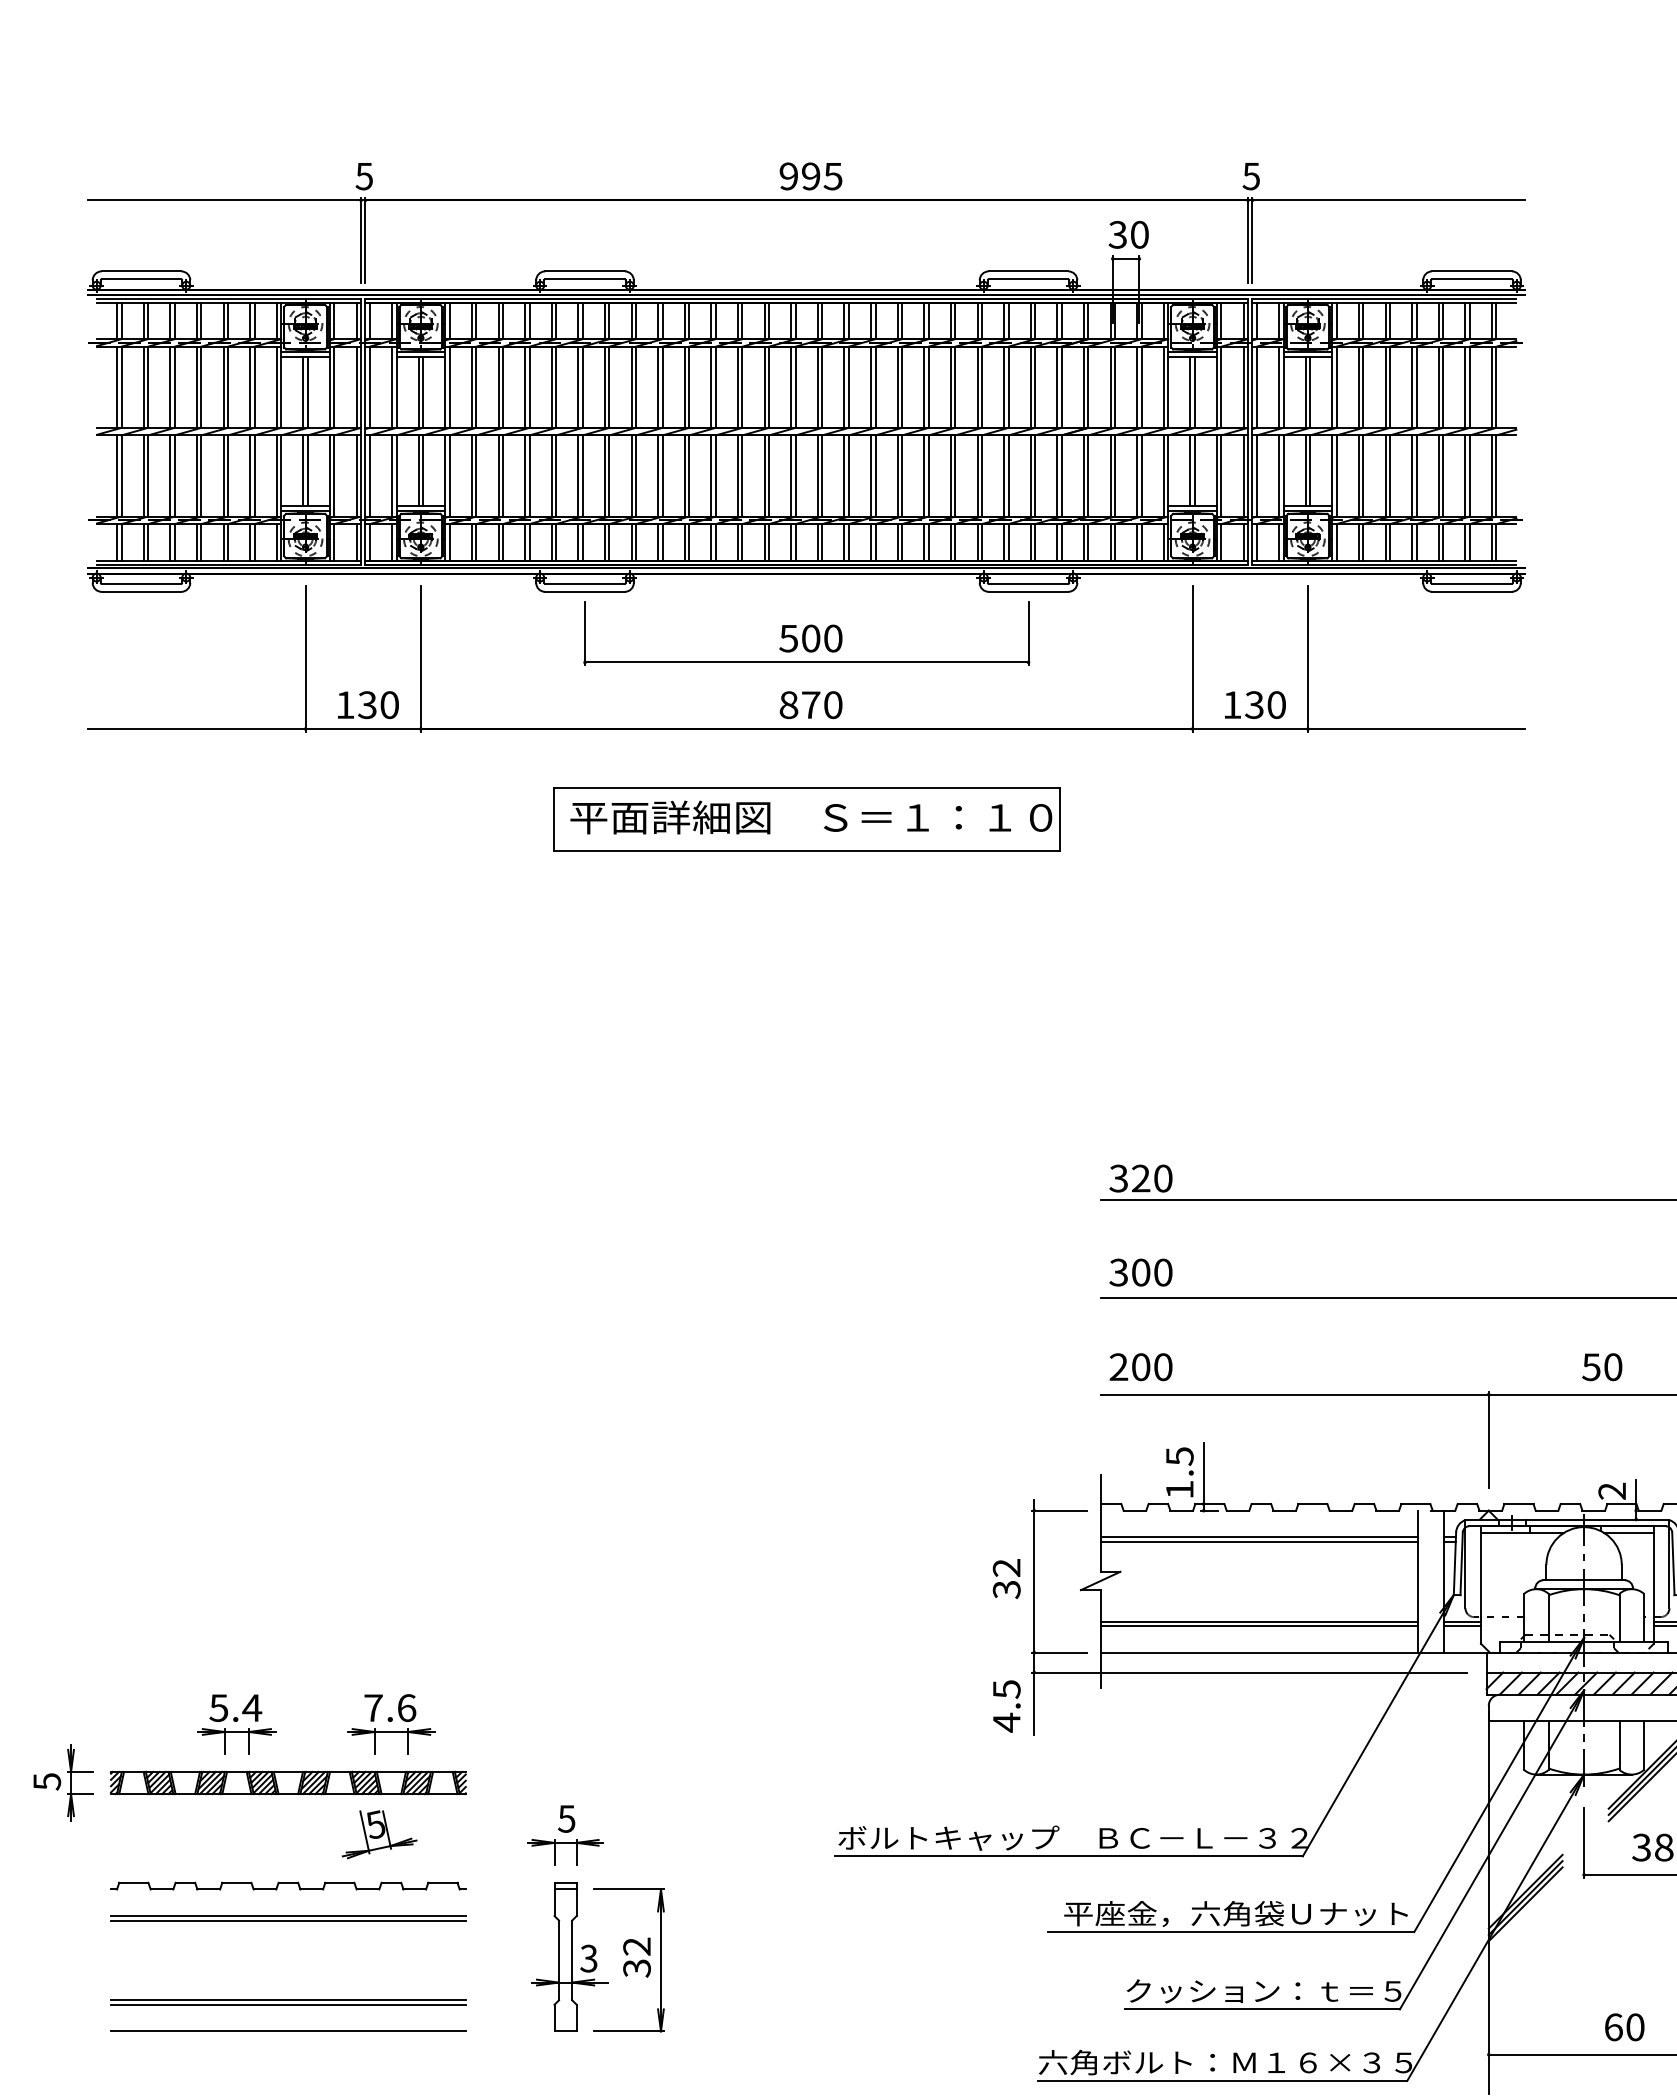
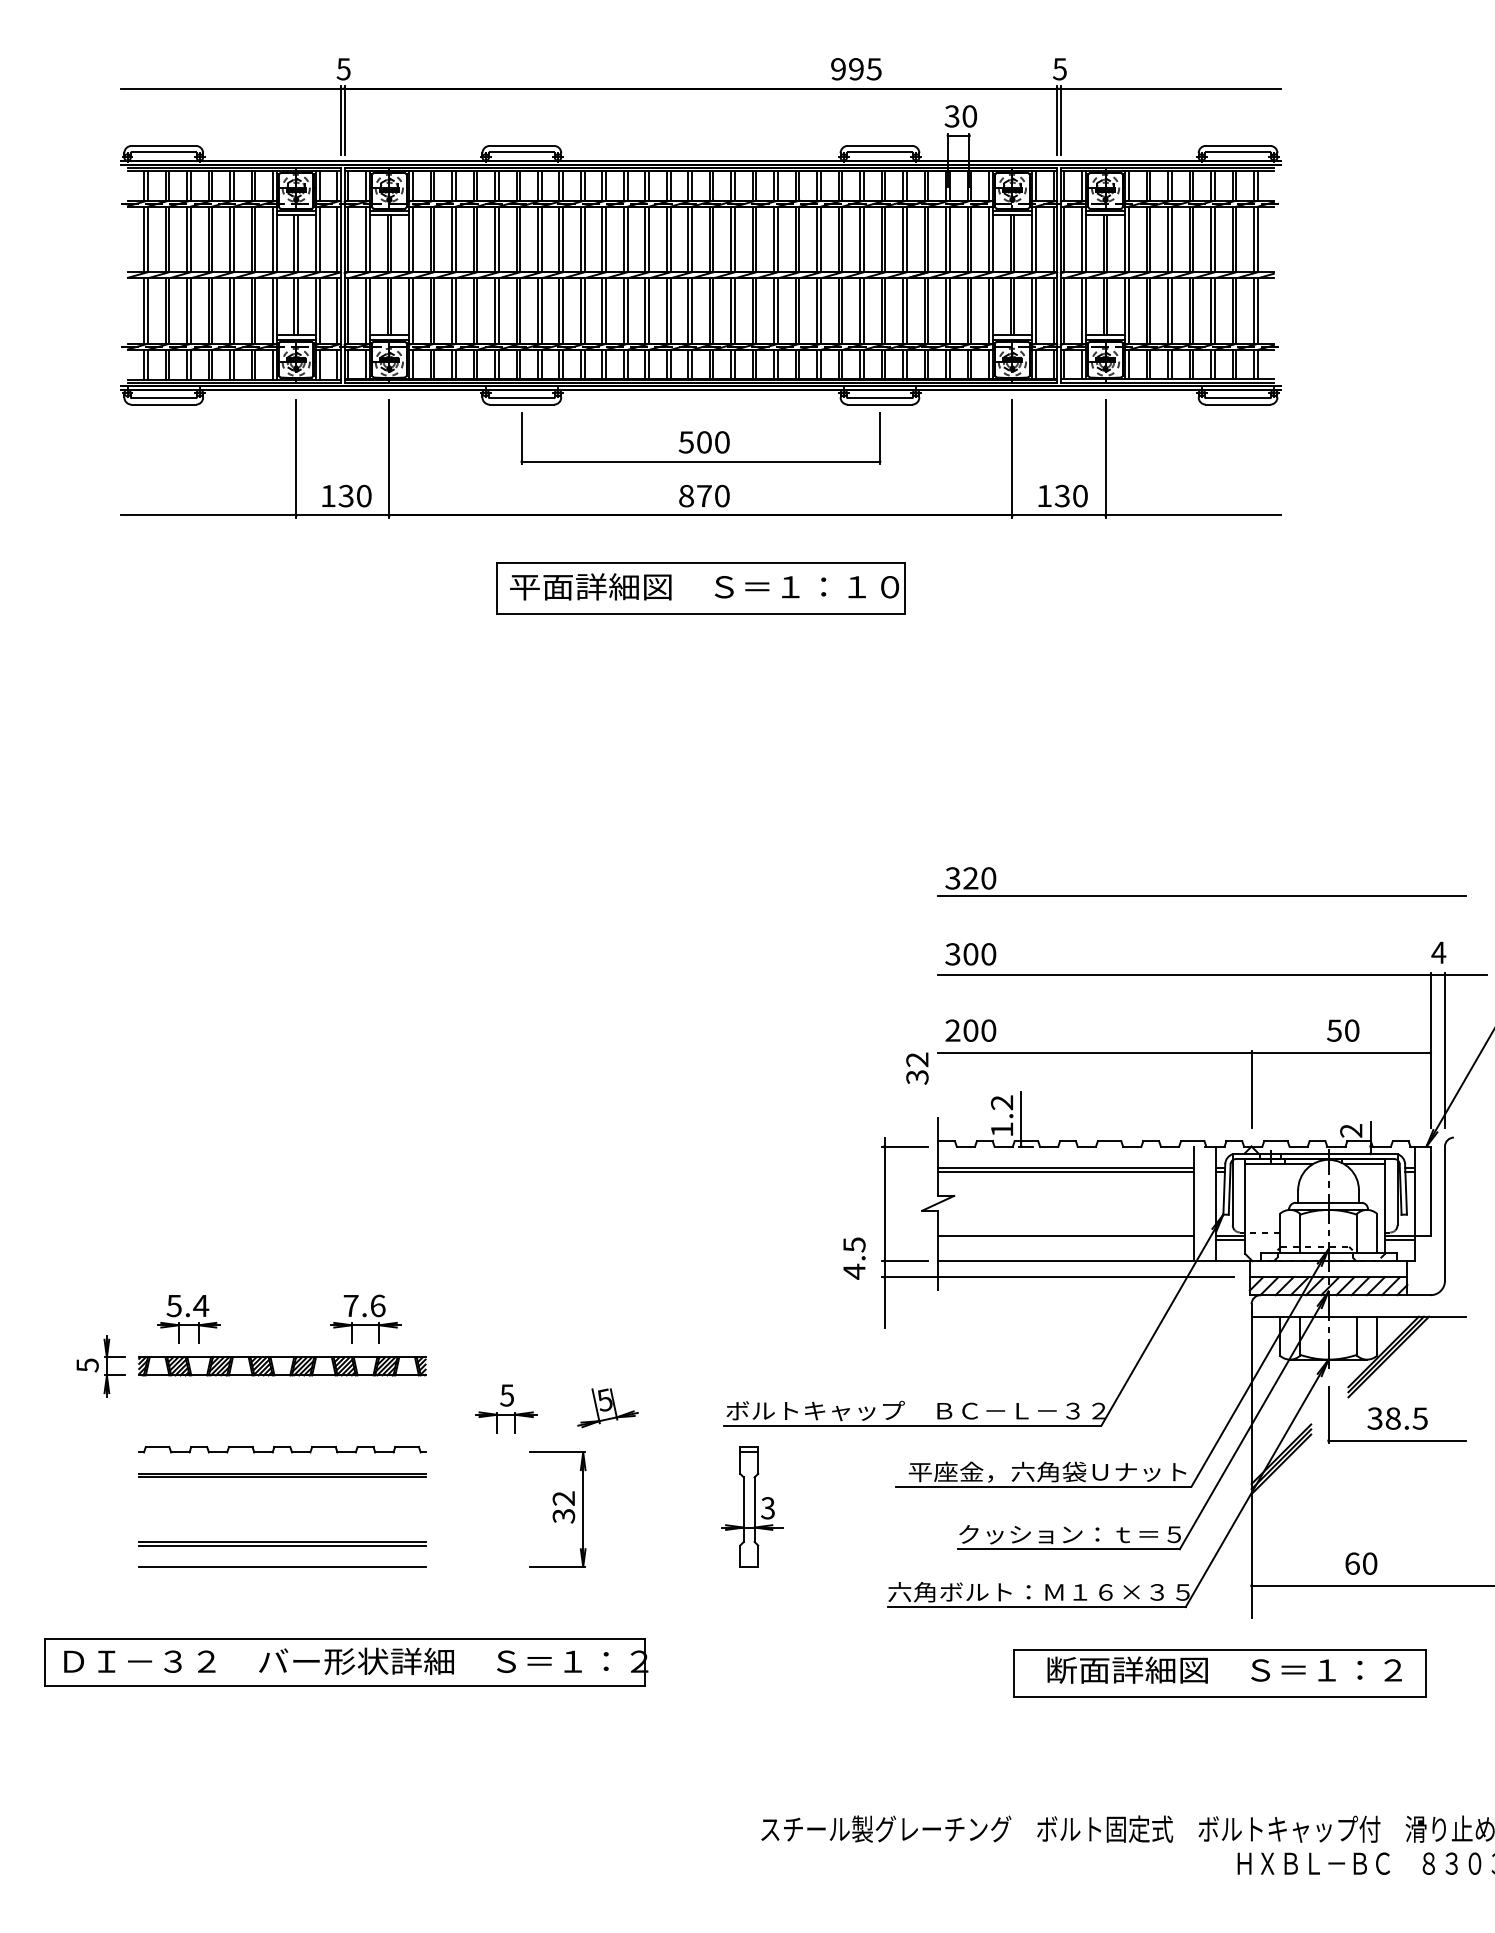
text: (811, 176) -> (856, 69), moved
text: (1180, 1456) -> (1002, 1102), 1.5 -> 1.2
text: (1006, 1578) -> (917, 1068), moved
line: (1259, 1625) -> (1066, 1239), removed
text: (1006, 1706) -> (854, 1258), moved
part: (236, 1724) -> (188, 1319), moved
part: (378, 1835) -> (607, 1408), moved
part: (569, 1956) -> (752, 1506), moved

